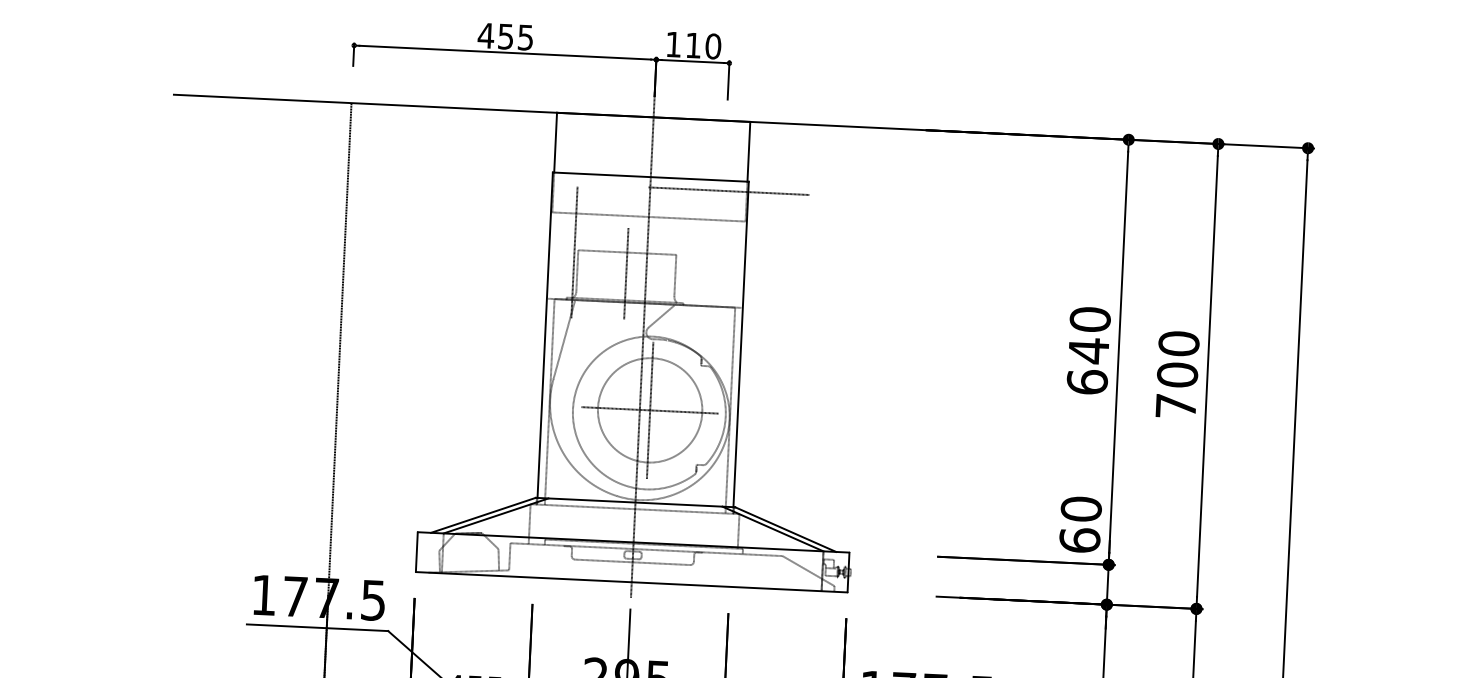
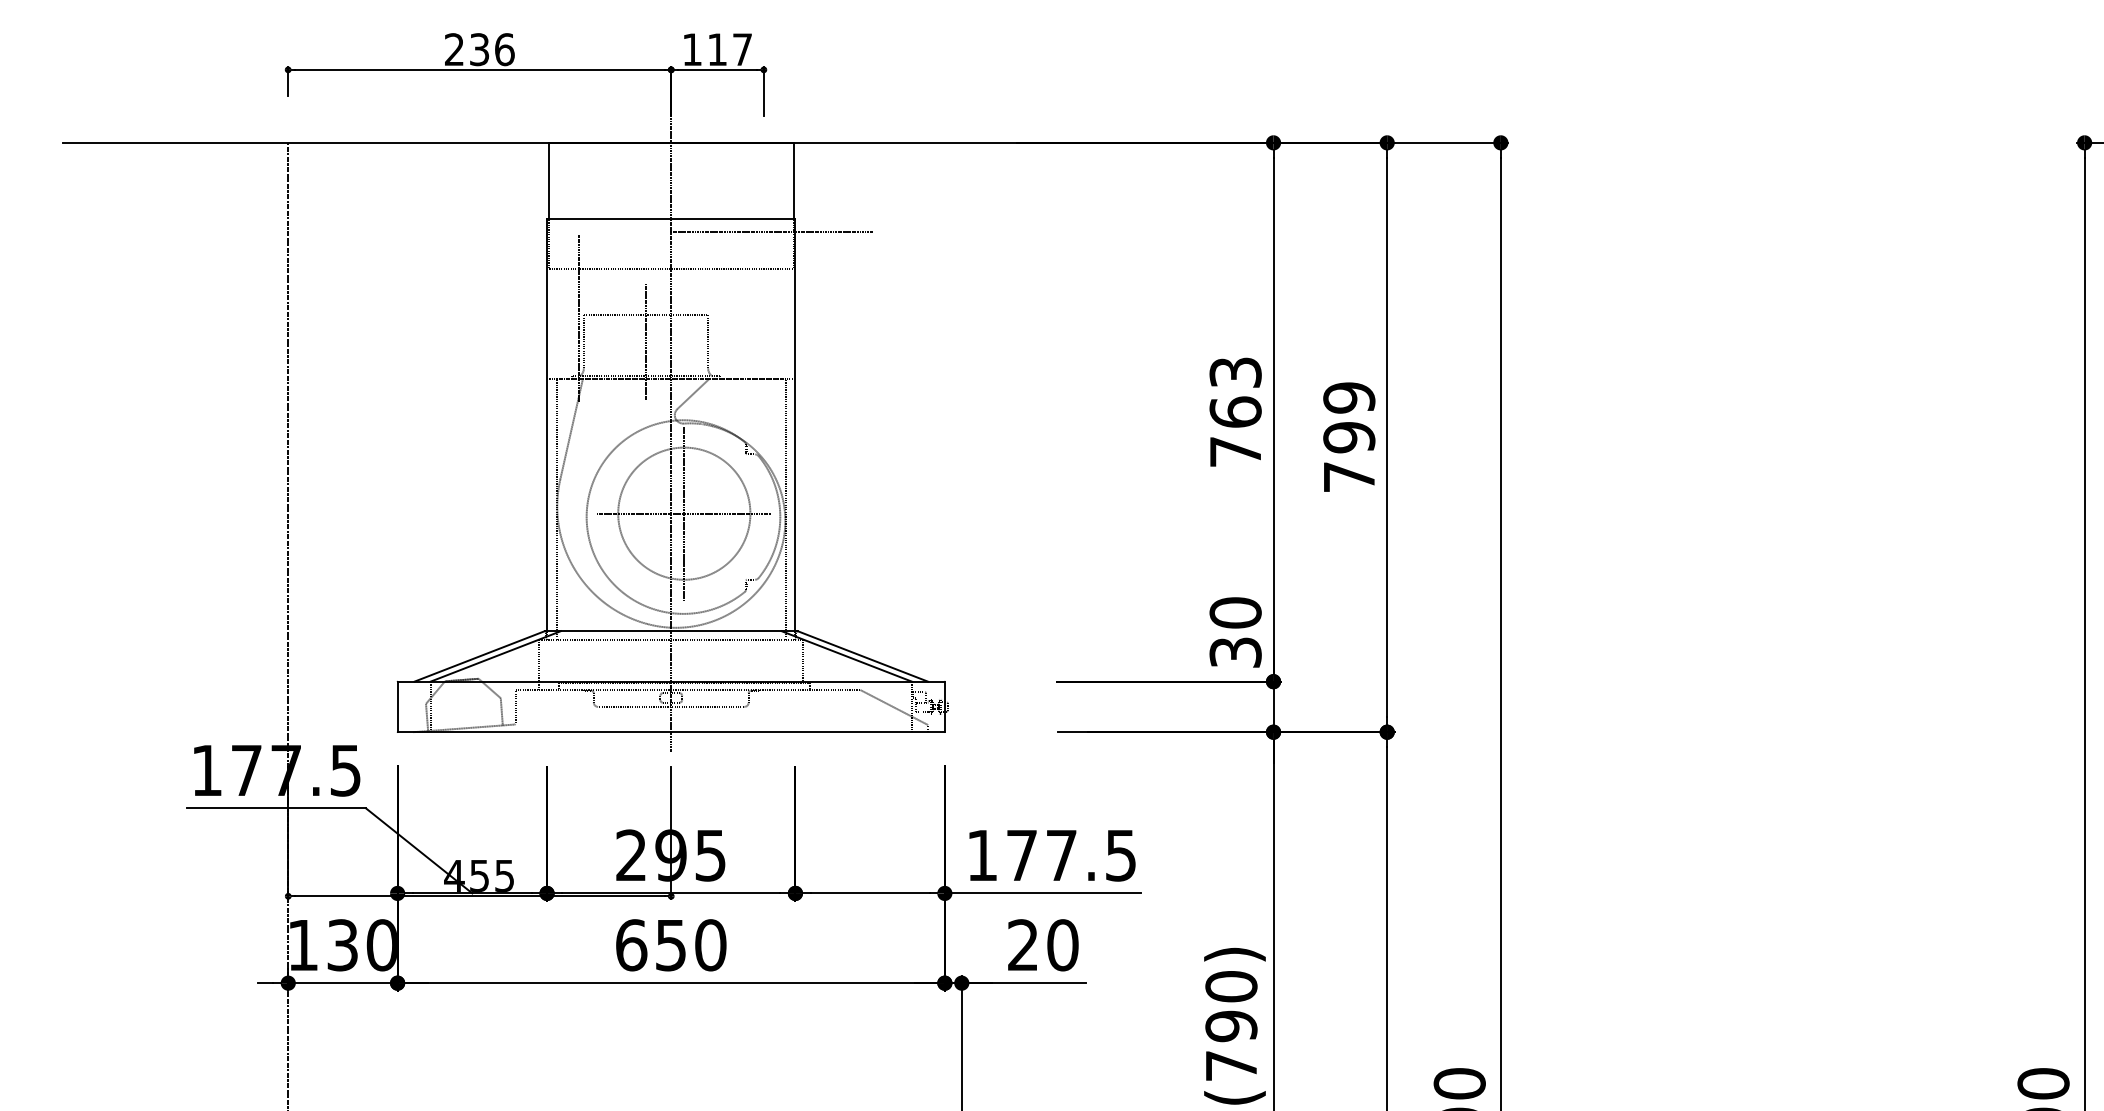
text: (505, 36) -> (479, 49), 455 -> 236
text: (713, 46) -> (742, 49), 110 -> 117
text: (1088, 351) -> (1235, 412), 640 -> 763
text: (1178, 359) -> (1349, 417), 700 -> 799
text: (1079, 539) -> (1235, 651), 60 -> 30

